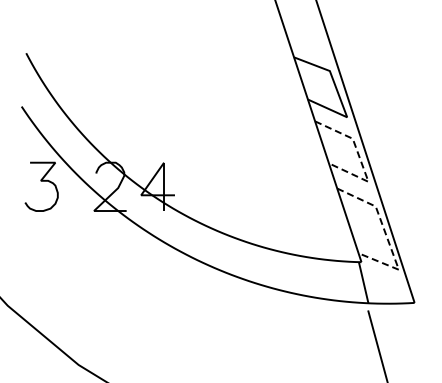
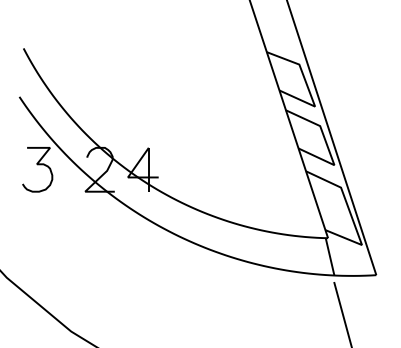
line: (360, 161) -> (327, 146), dashed -> solid
line: (387, 239) -> (351, 217), dashed -> solid

